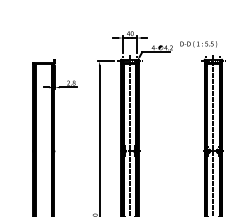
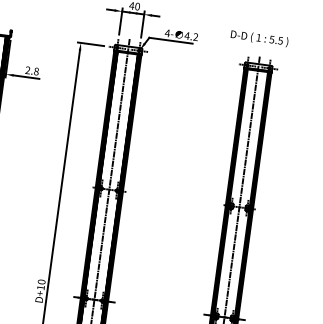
text: (198, 44) -> (259, 38), moved

